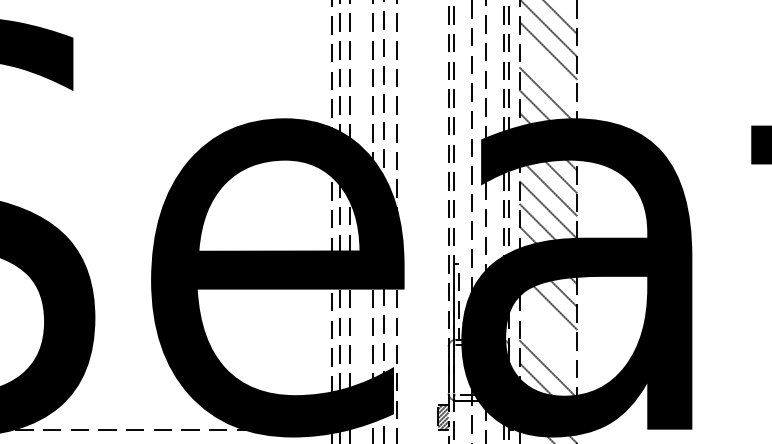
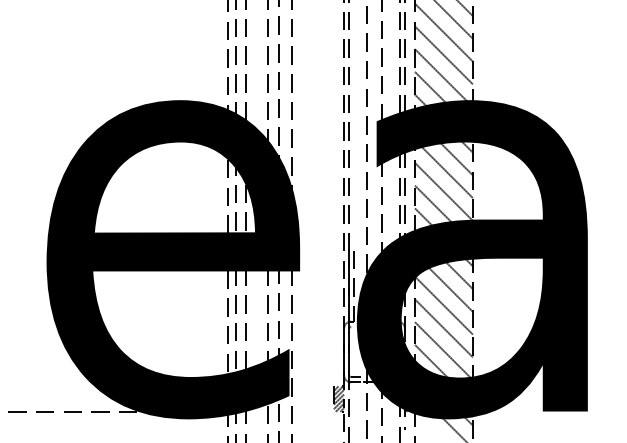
line: (548, 73) -> (444, 55), added
line: (548, 323) -> (444, 305), added
line: (548, 346) -> (444, 328), added

